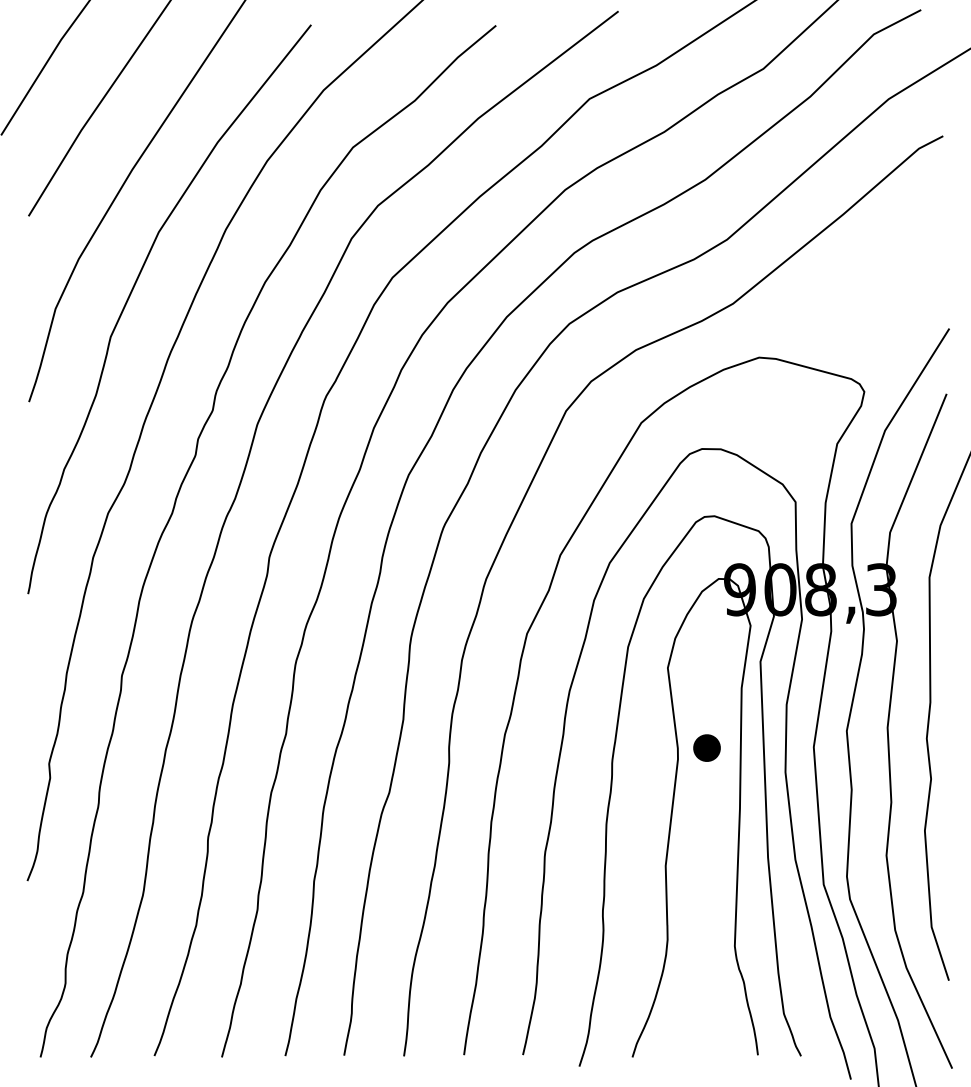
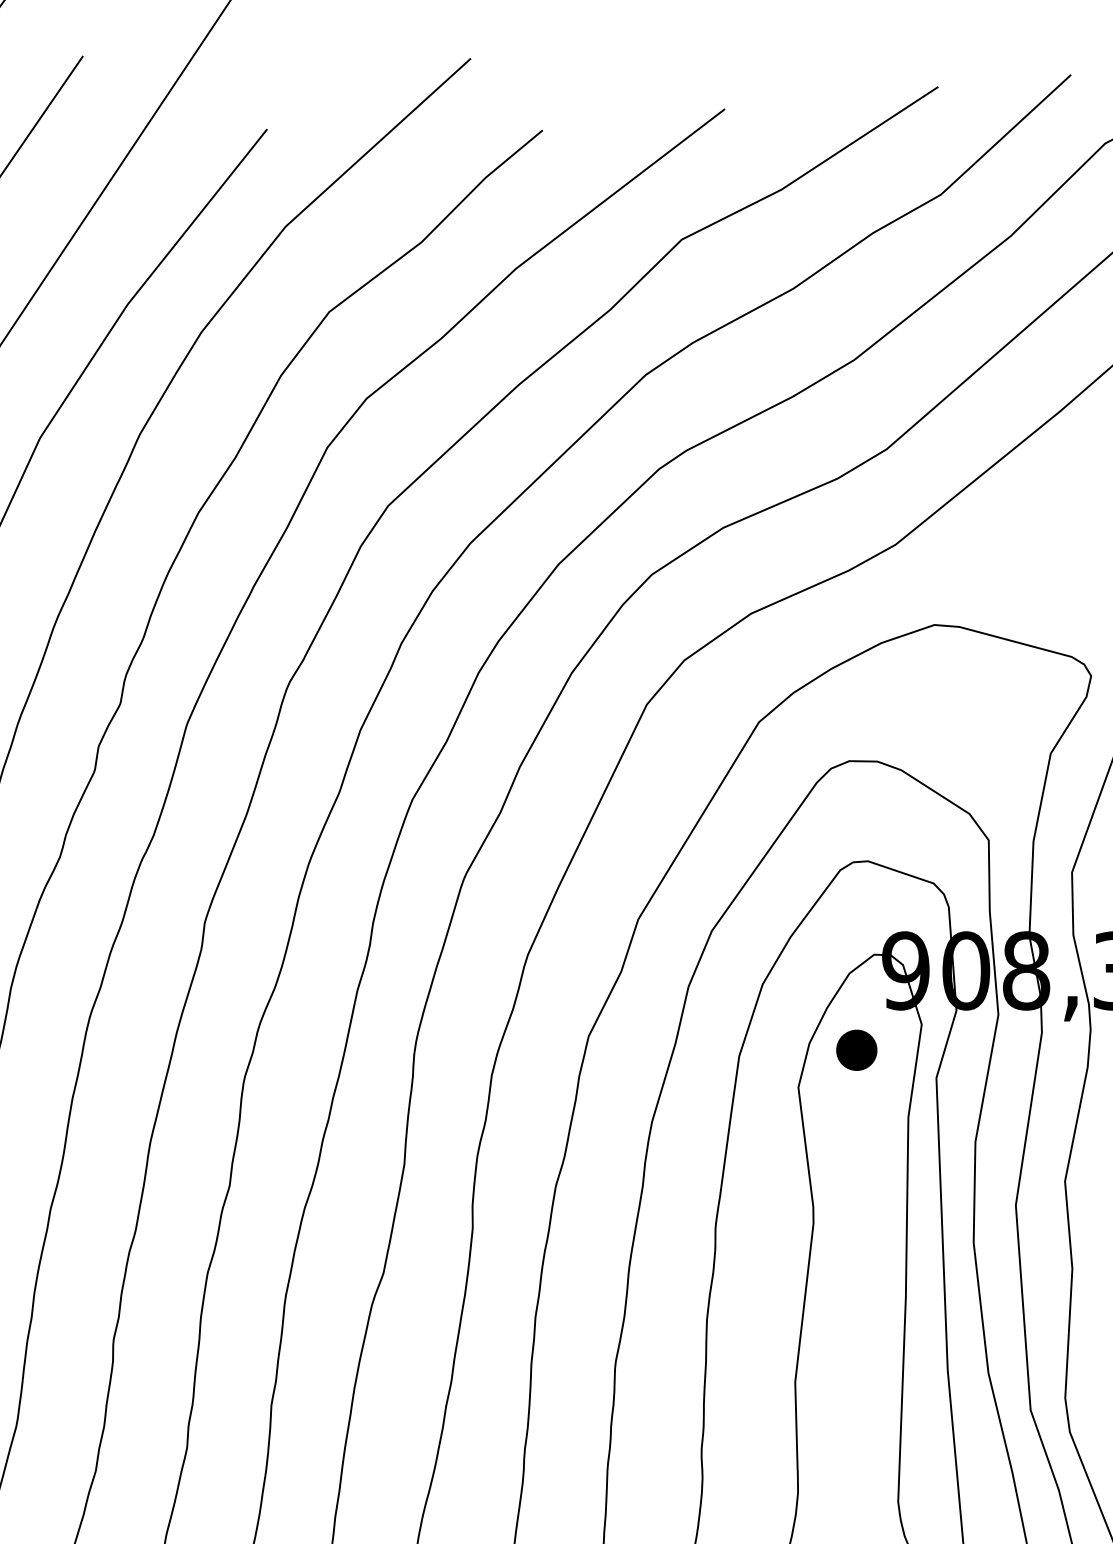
part: (706, 747) -> (856, 1049), moved

